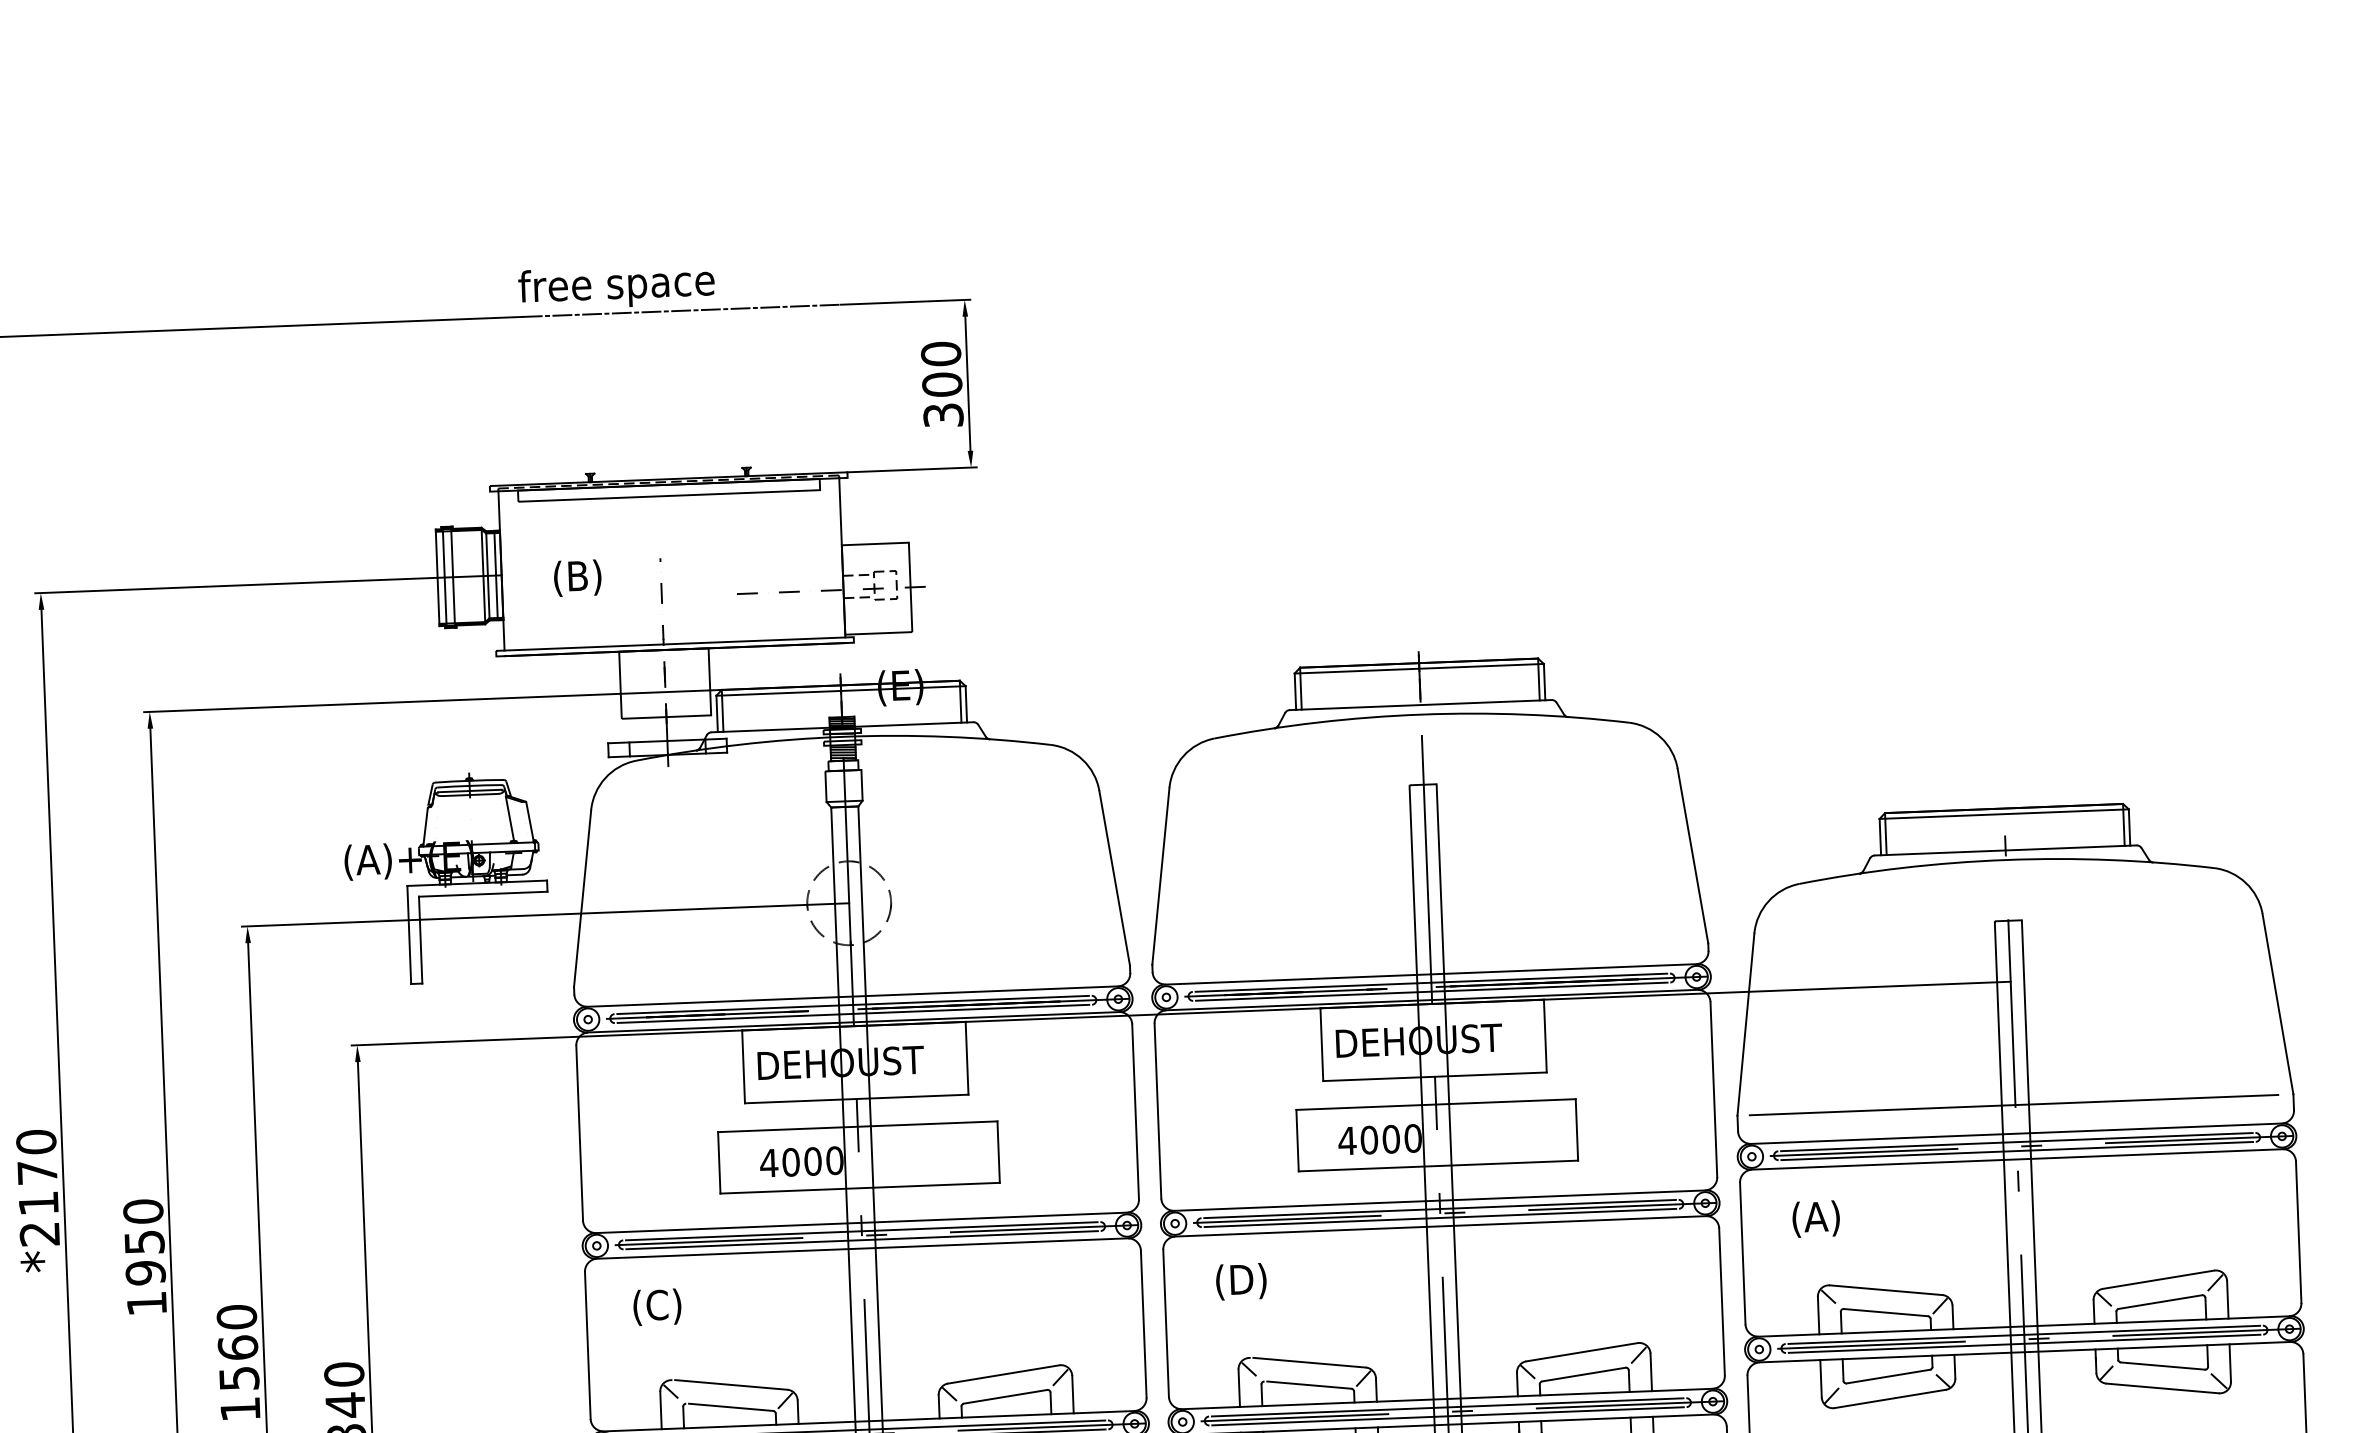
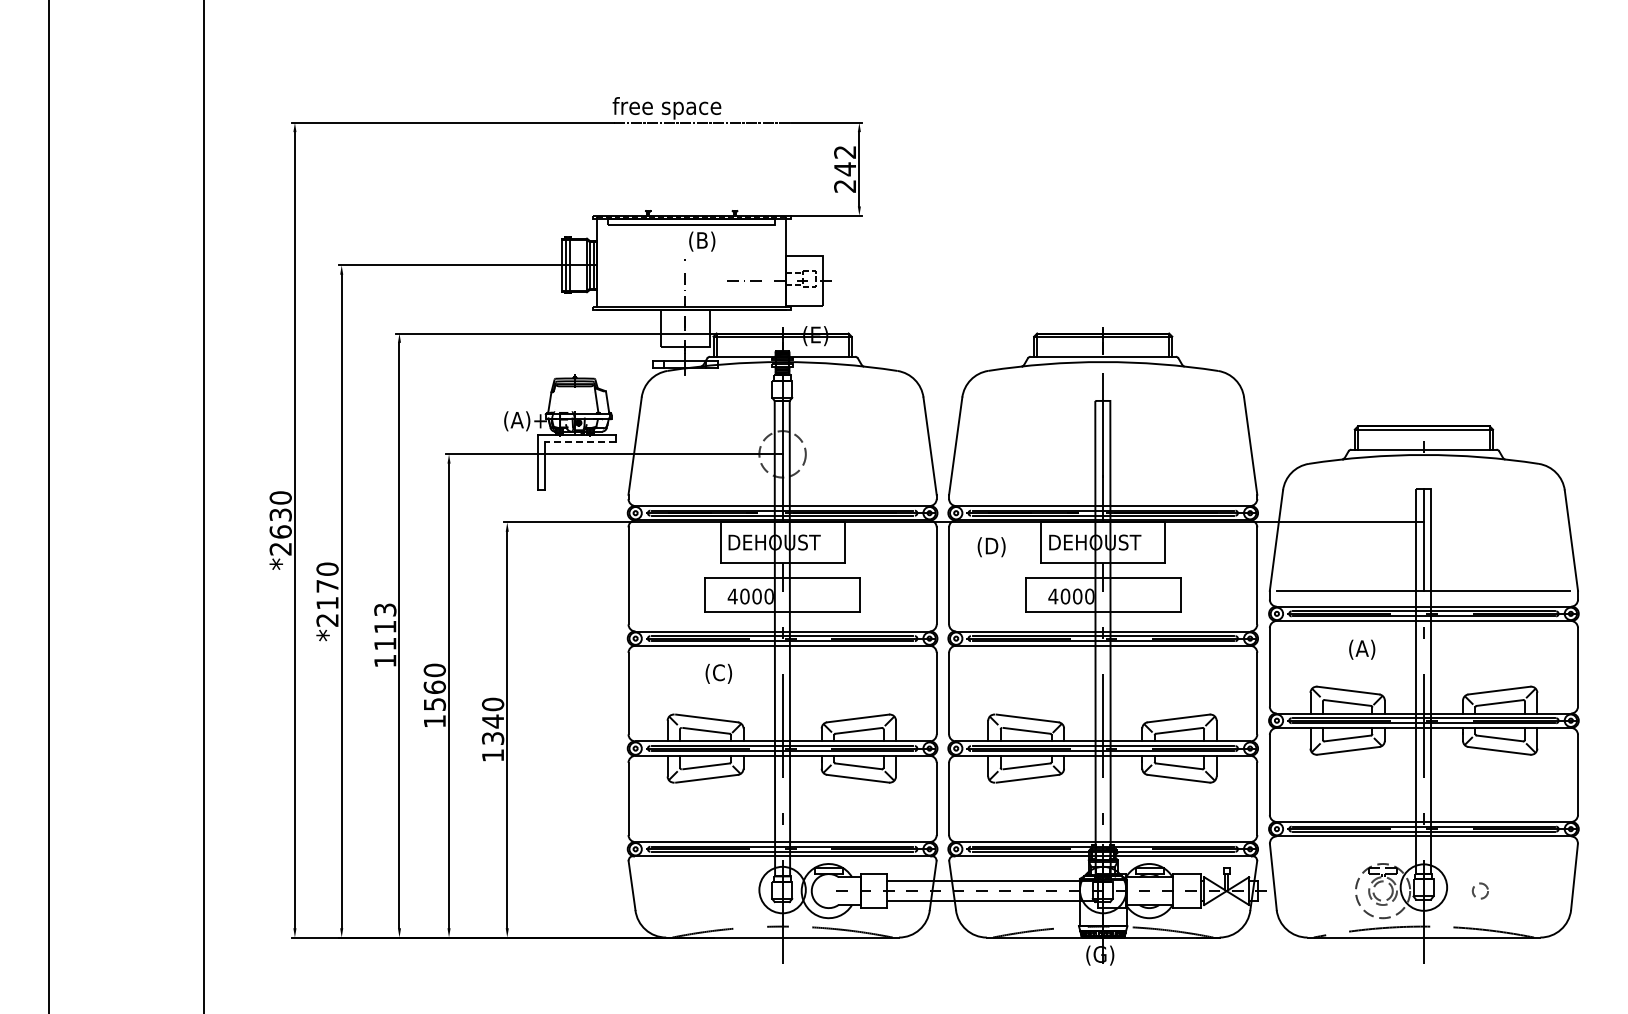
text: (942, 383) -> (845, 168), 300 -> 242
text: (578, 577) -> (702, 241), moved
line: (483, 894) -> (580, 441), solid -> dashed
text: (1816, 1218) -> (1362, 649), moved
text: (144, 1241) -> (385, 626), 1950 -> 1113
text: (1241, 1282) -> (991, 547), moved
text: (656, 1306) -> (718, 673), moved

